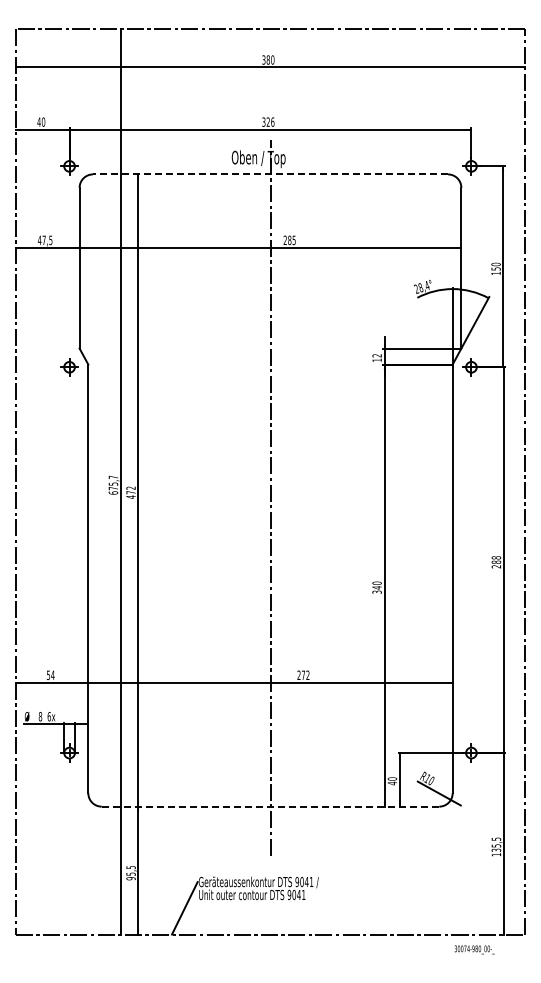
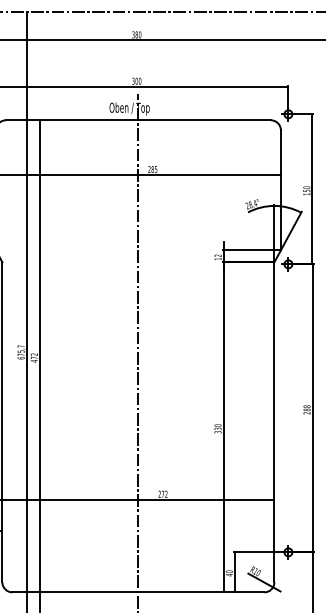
text: (270, 121) -> (138, 80), 326 -> 300
line: (270, 174) -> (138, 120), dashed -> solid
text: (376, 587) -> (217, 428), 340 -> 330
line: (270, 806) -> (138, 592), dashed -> solid

